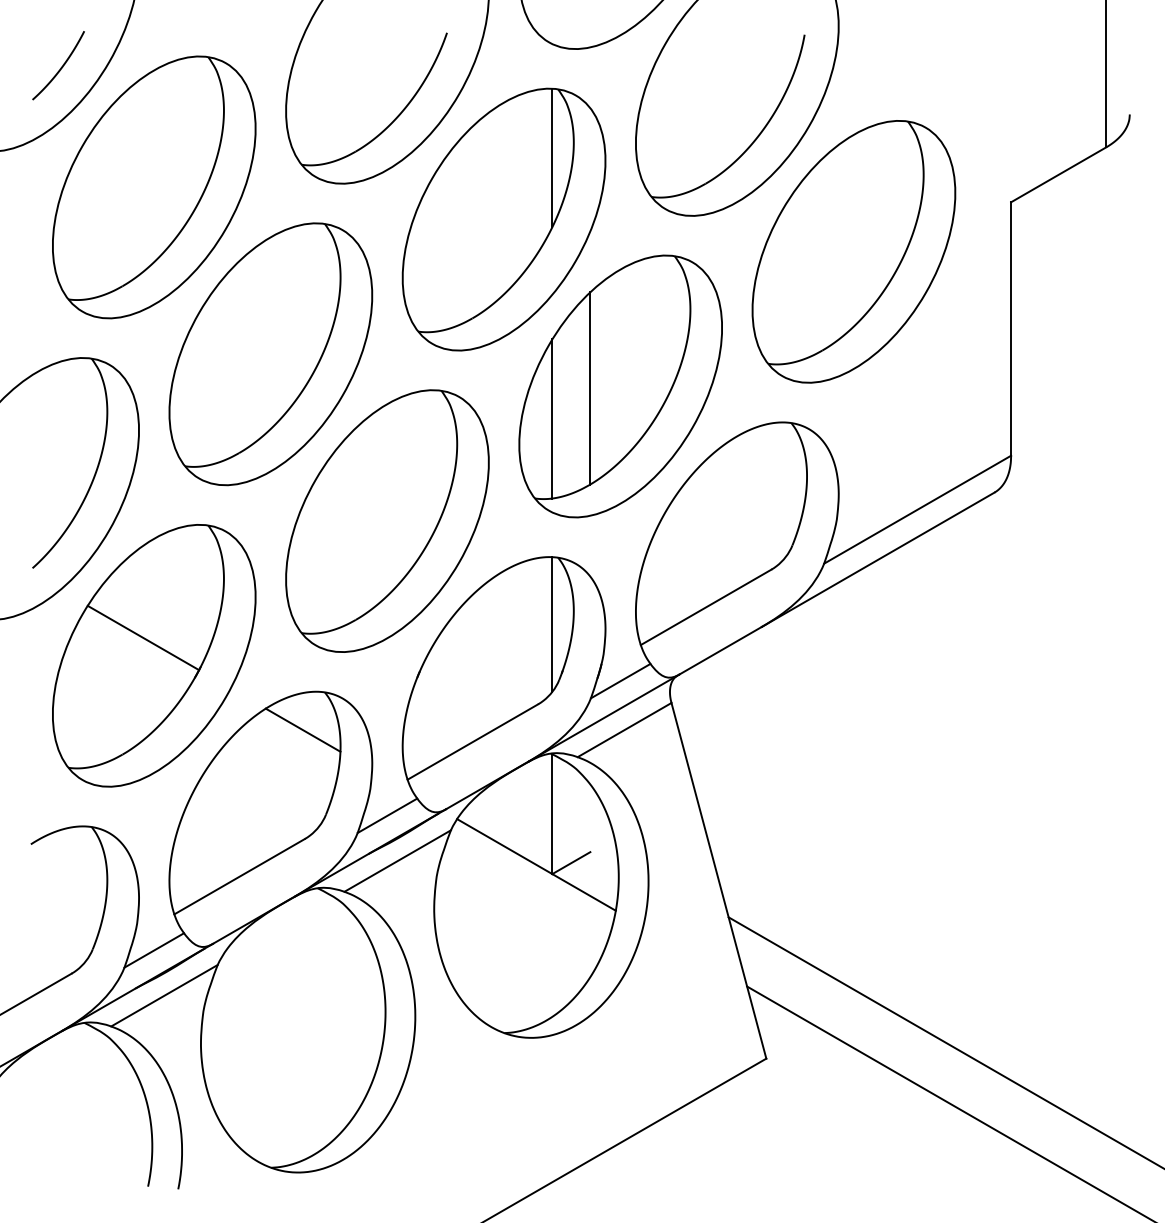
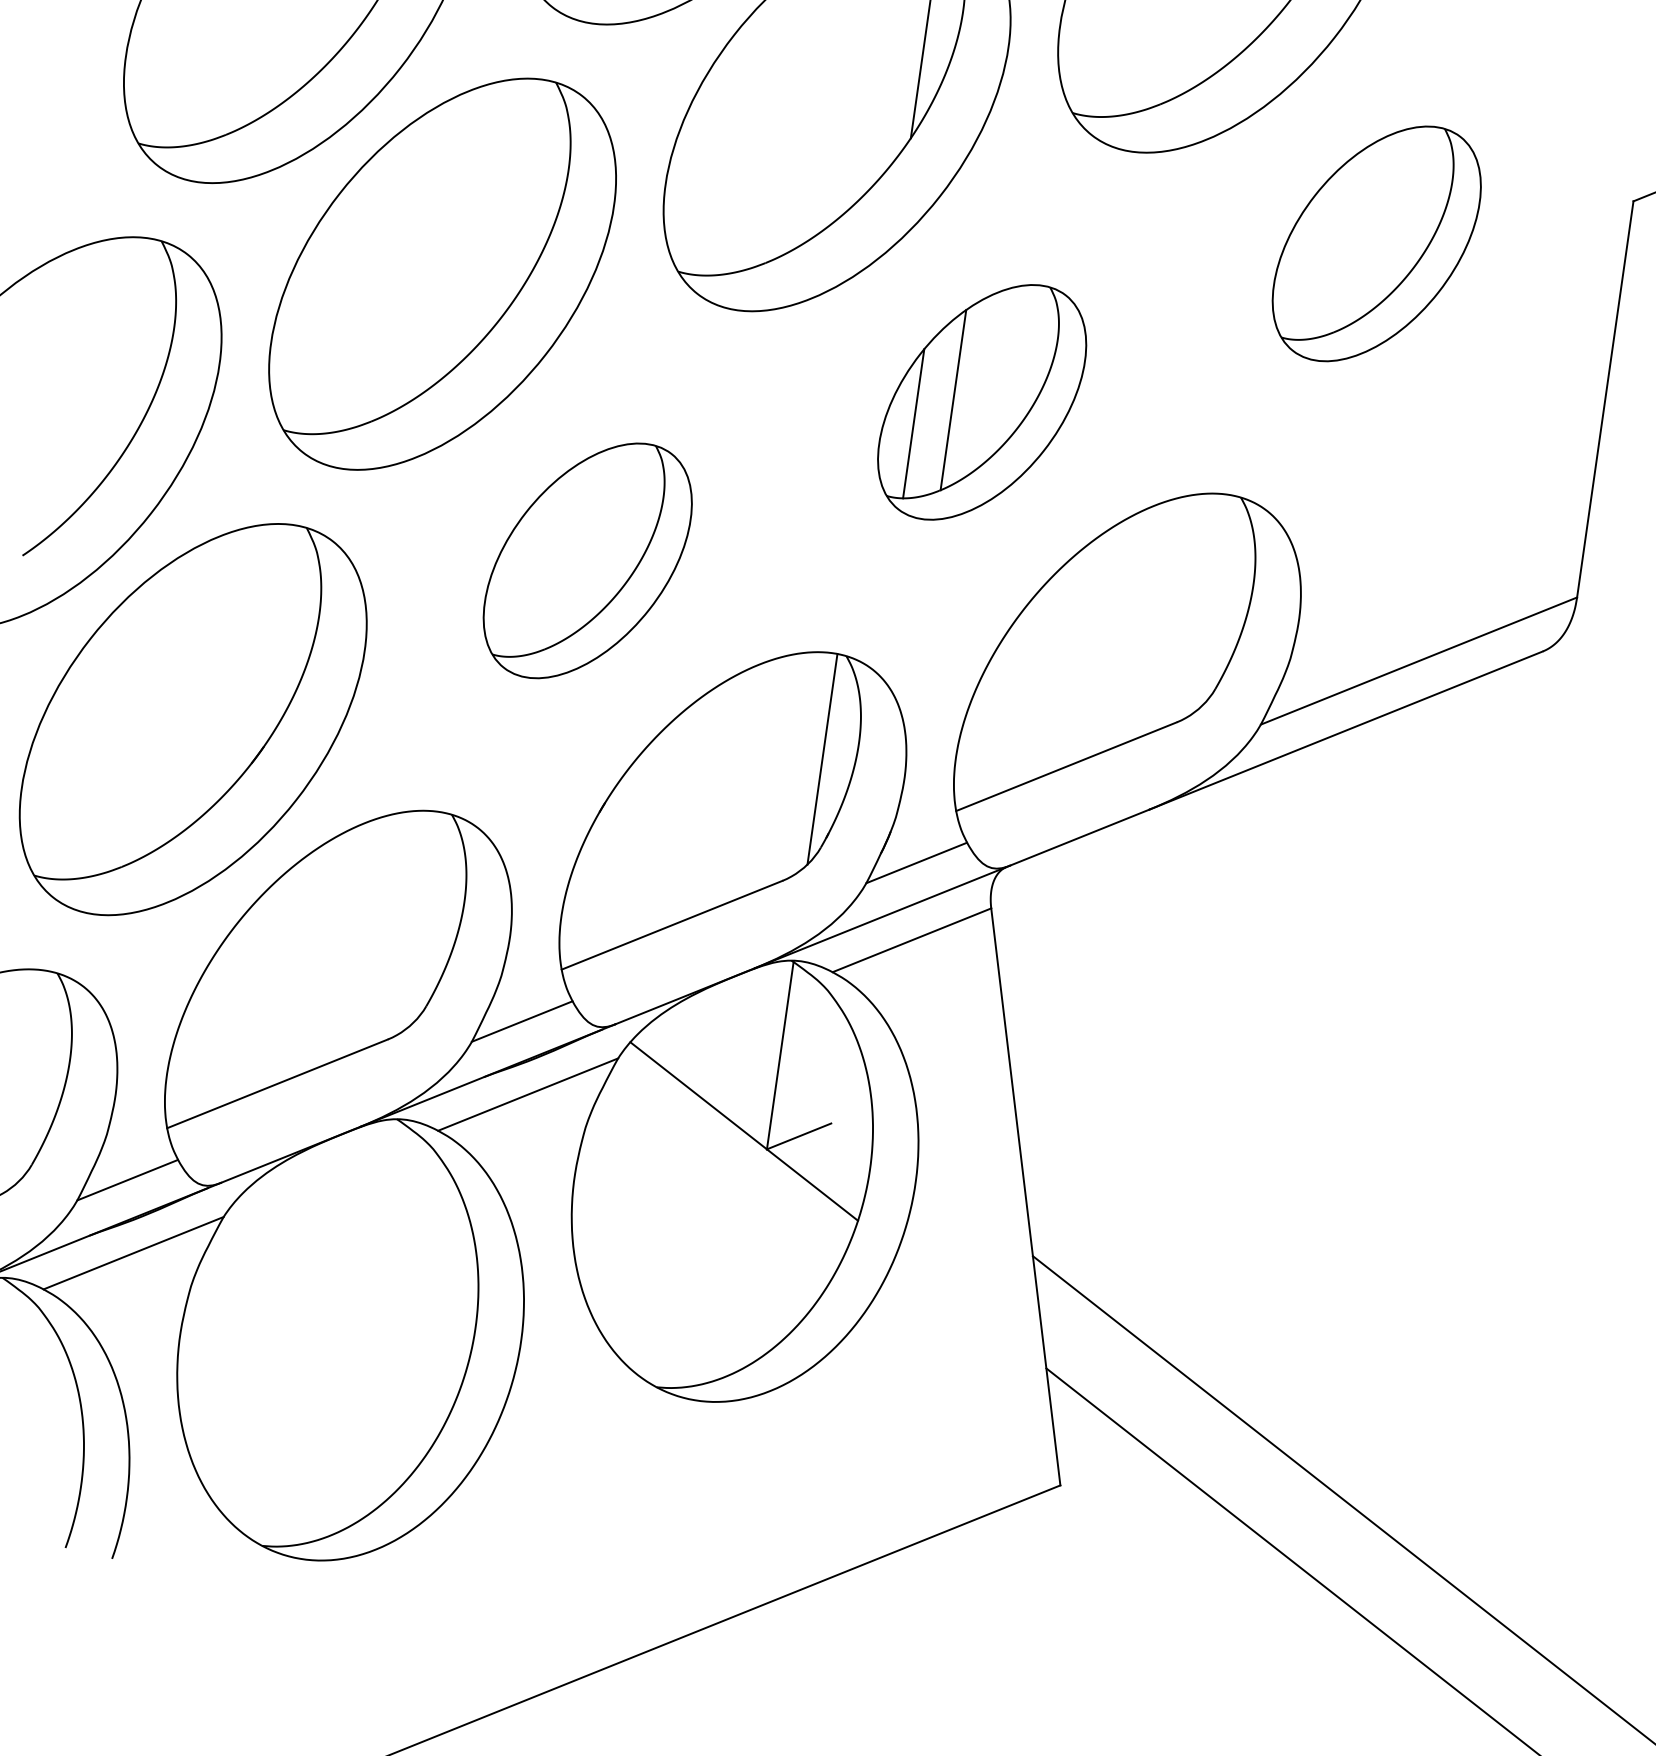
part: (853, 251) -> (1376, 243), size x0.6
part: (620, 386) -> (981, 402), size x0.6
part: (387, 520) -> (587, 559), size x0.6
line: (143, 637) -> (180, 688), removed
line: (302, 729) -> (408, 867), removed

